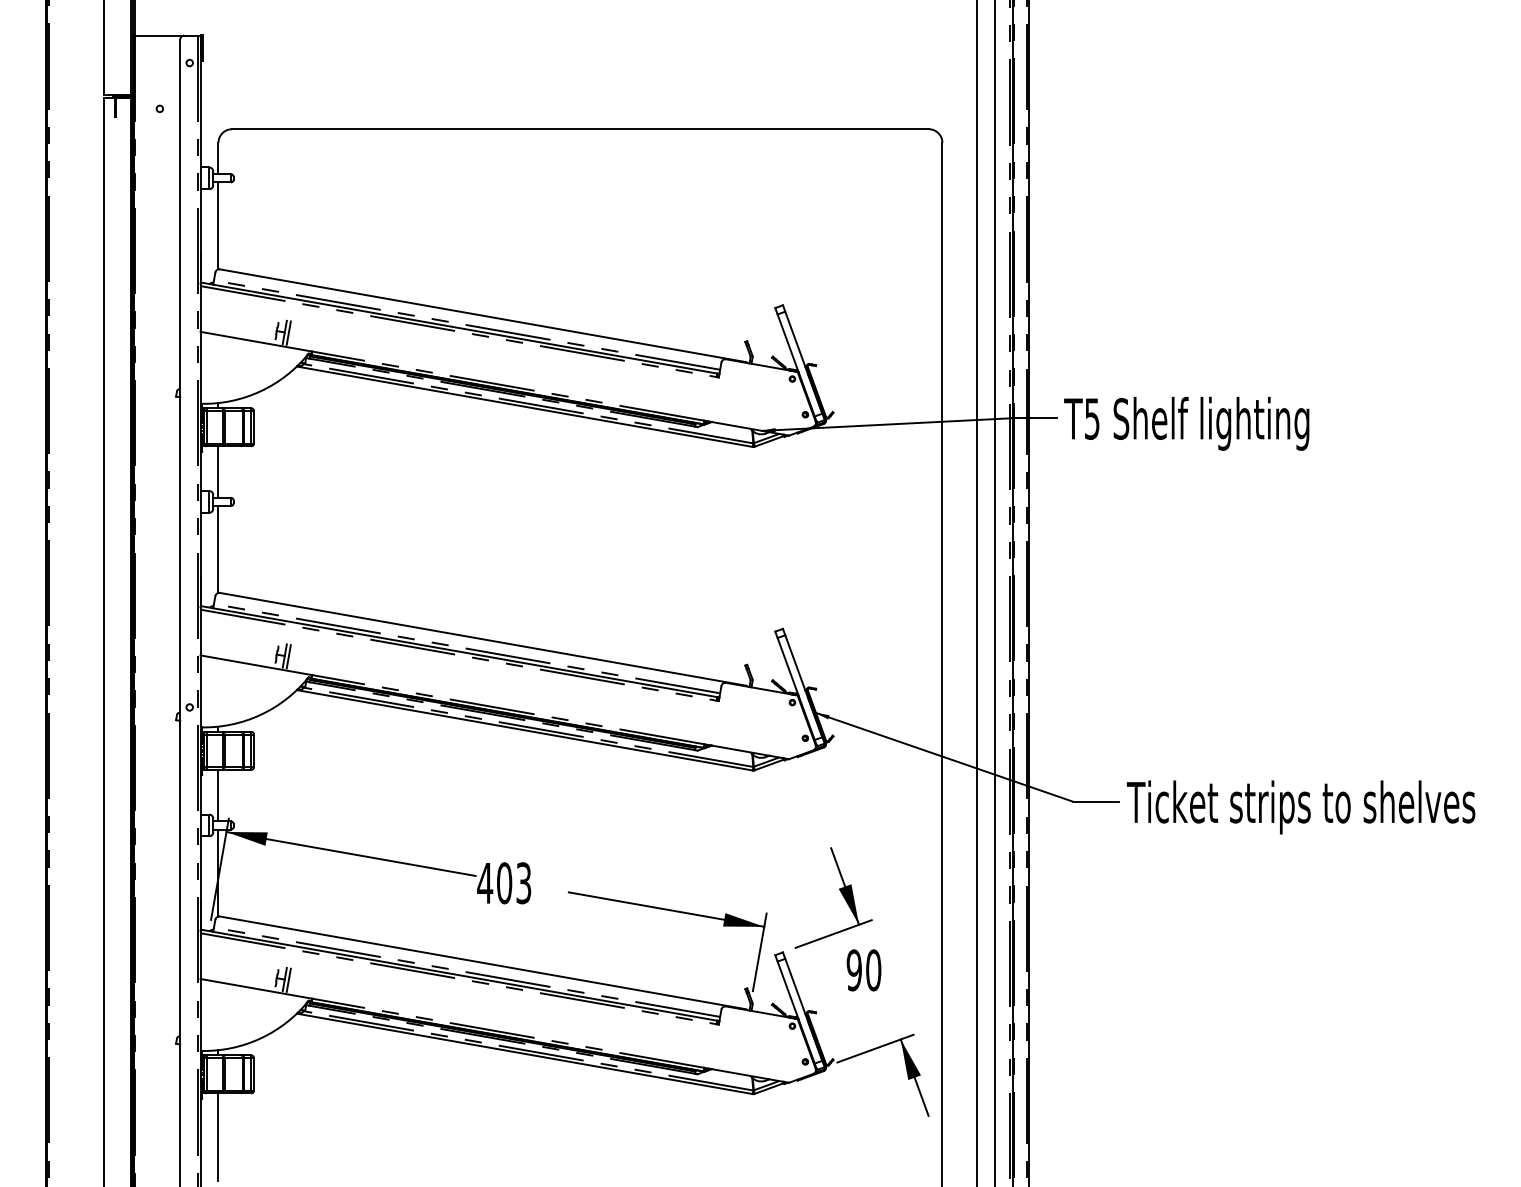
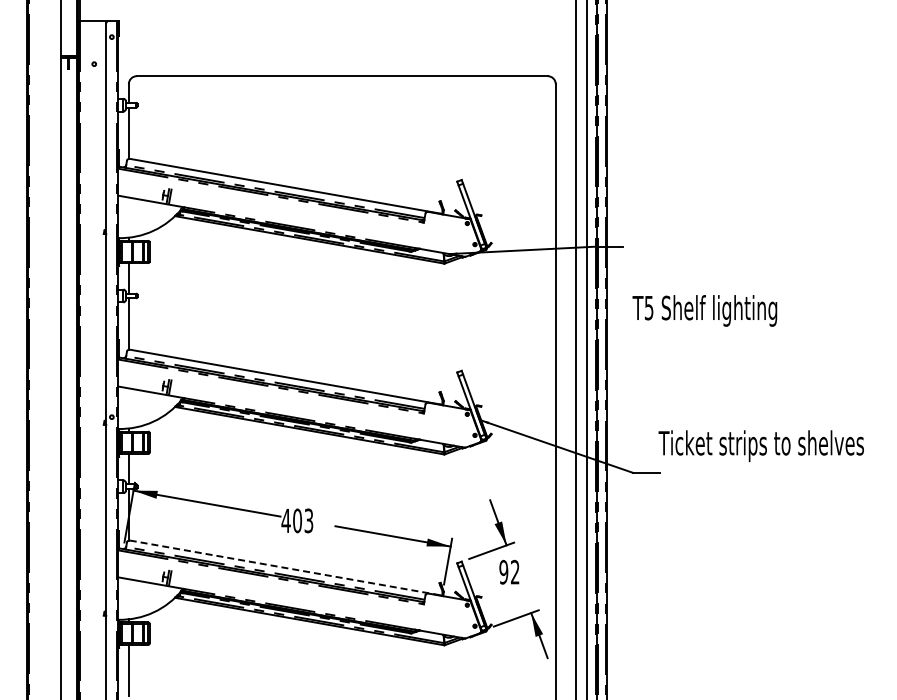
text: (1186, 423) -> (704, 310), moved
text: (1299, 807) -> (760, 446), moved
line: (484, 962) -> (285, 567), solid -> dashed
text: (872, 969) -> (514, 571), 90 -> 92

